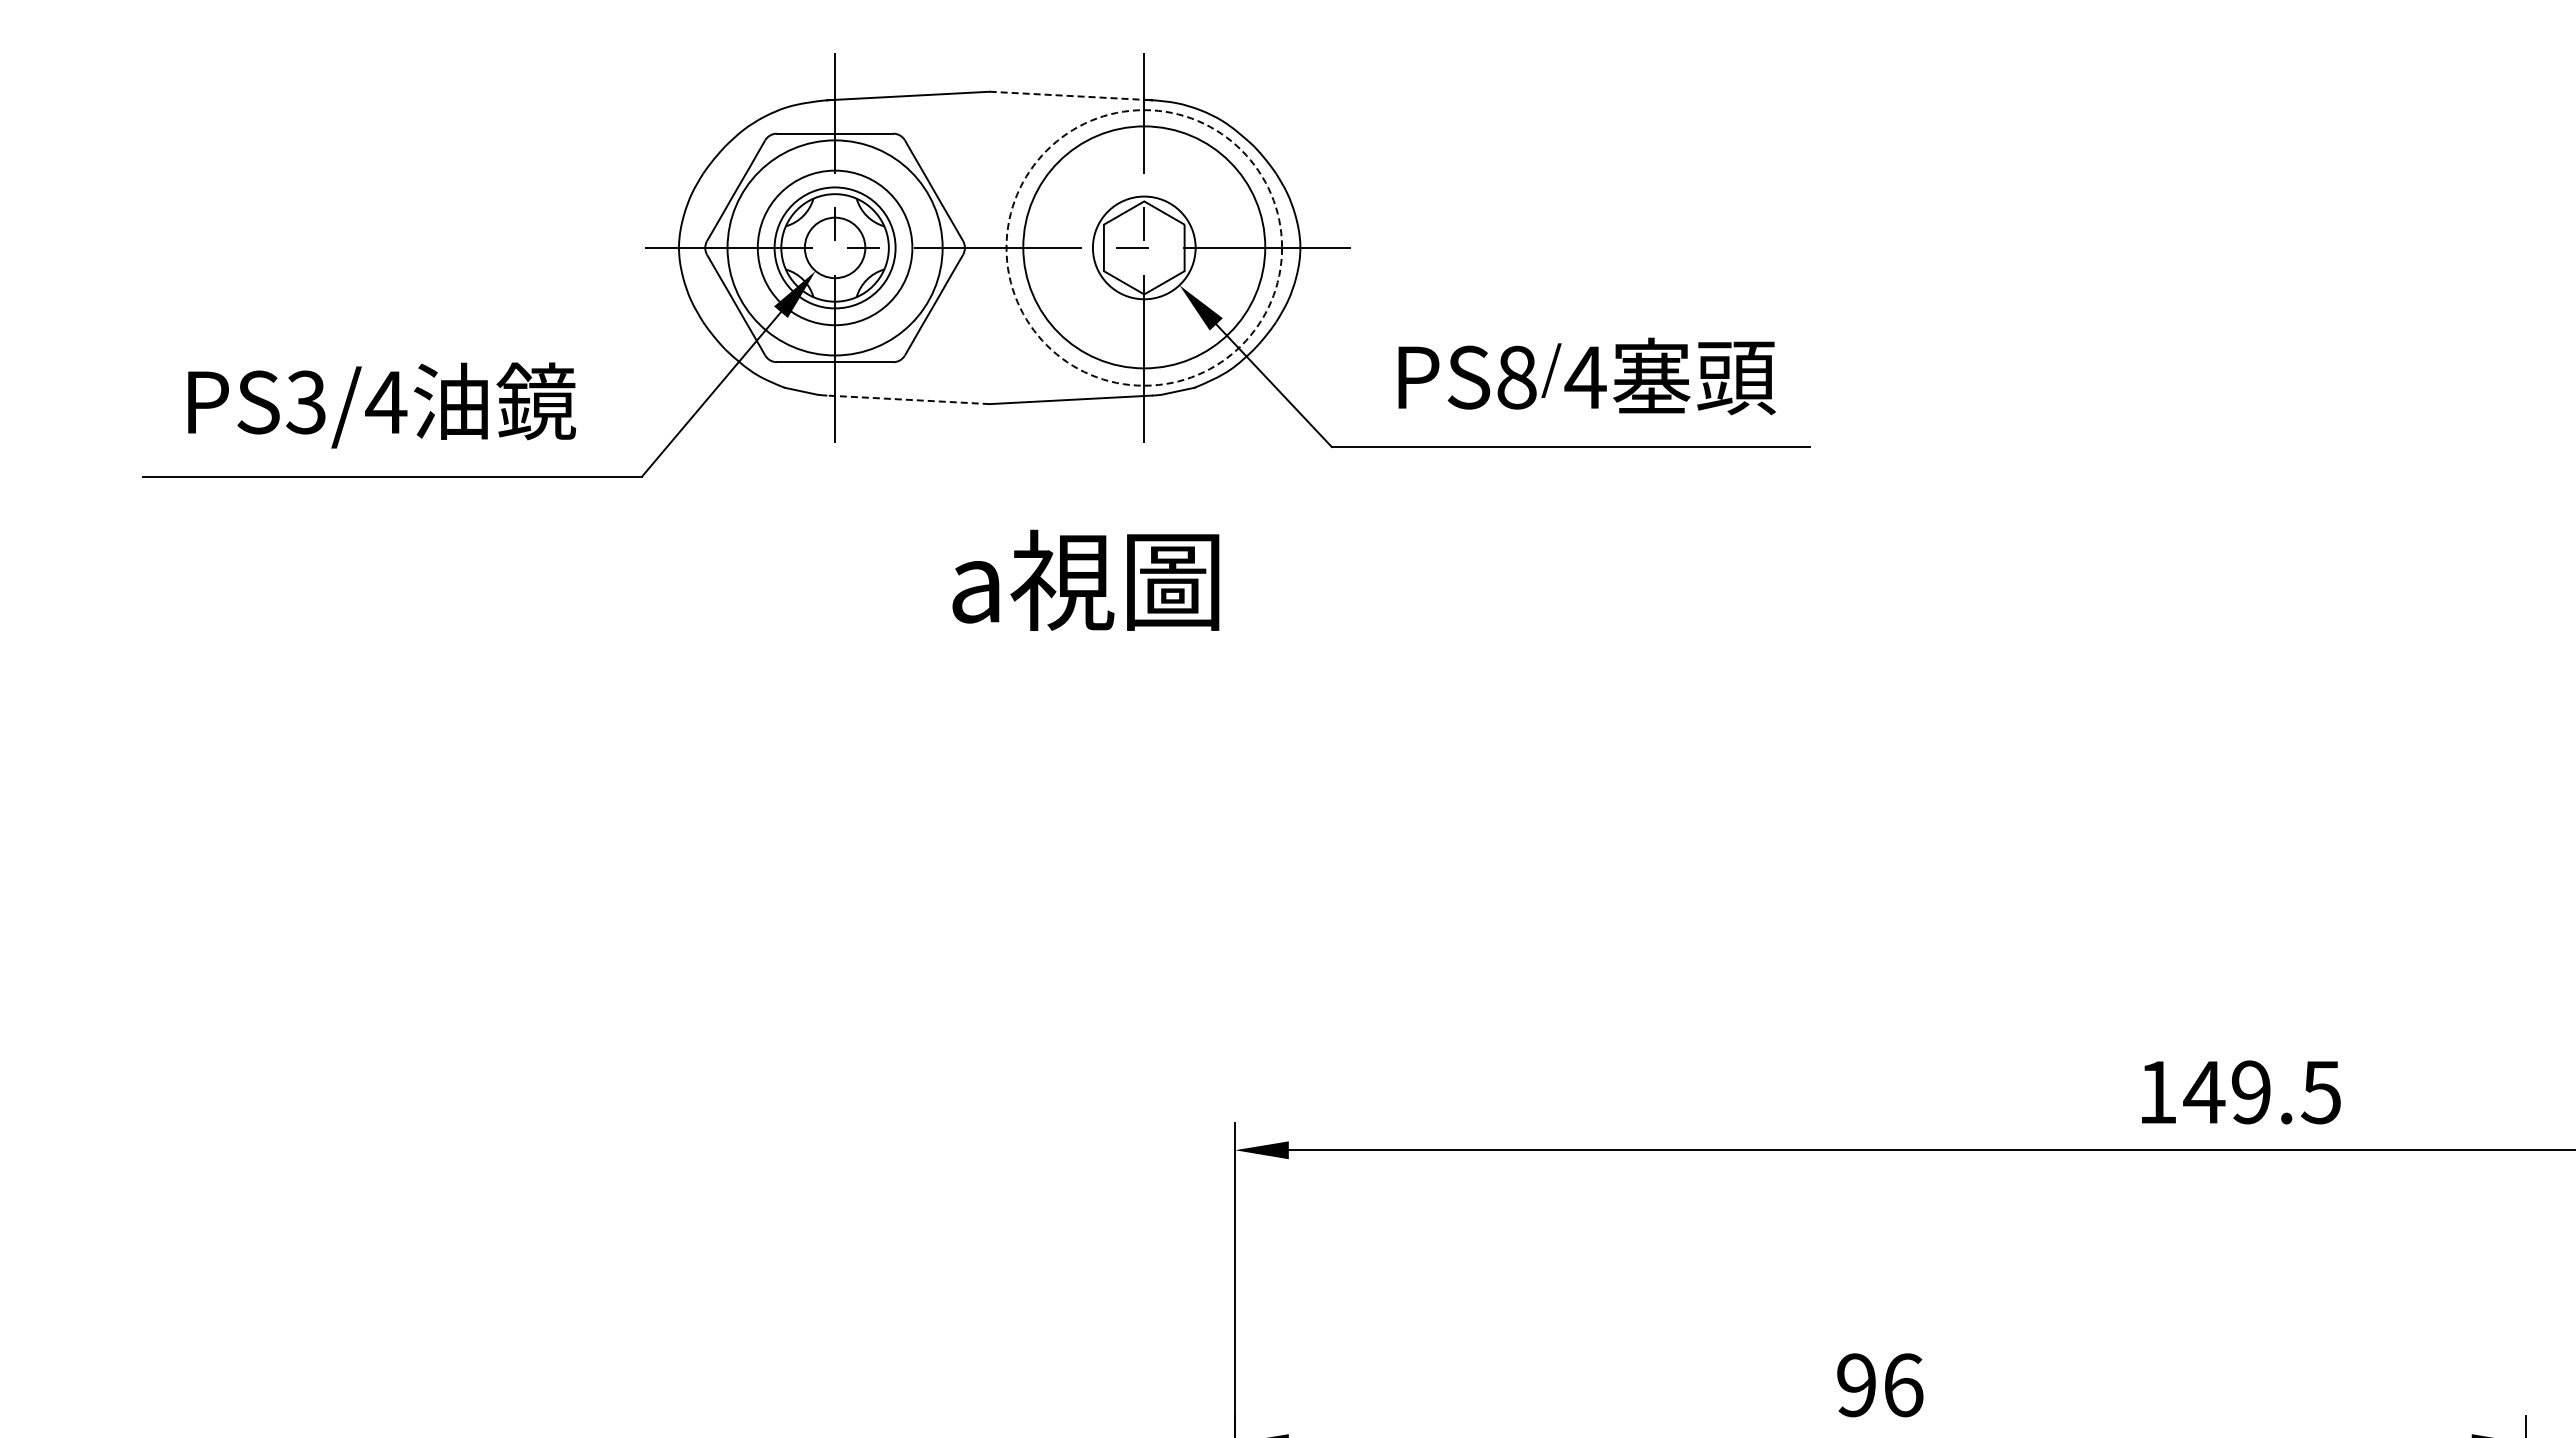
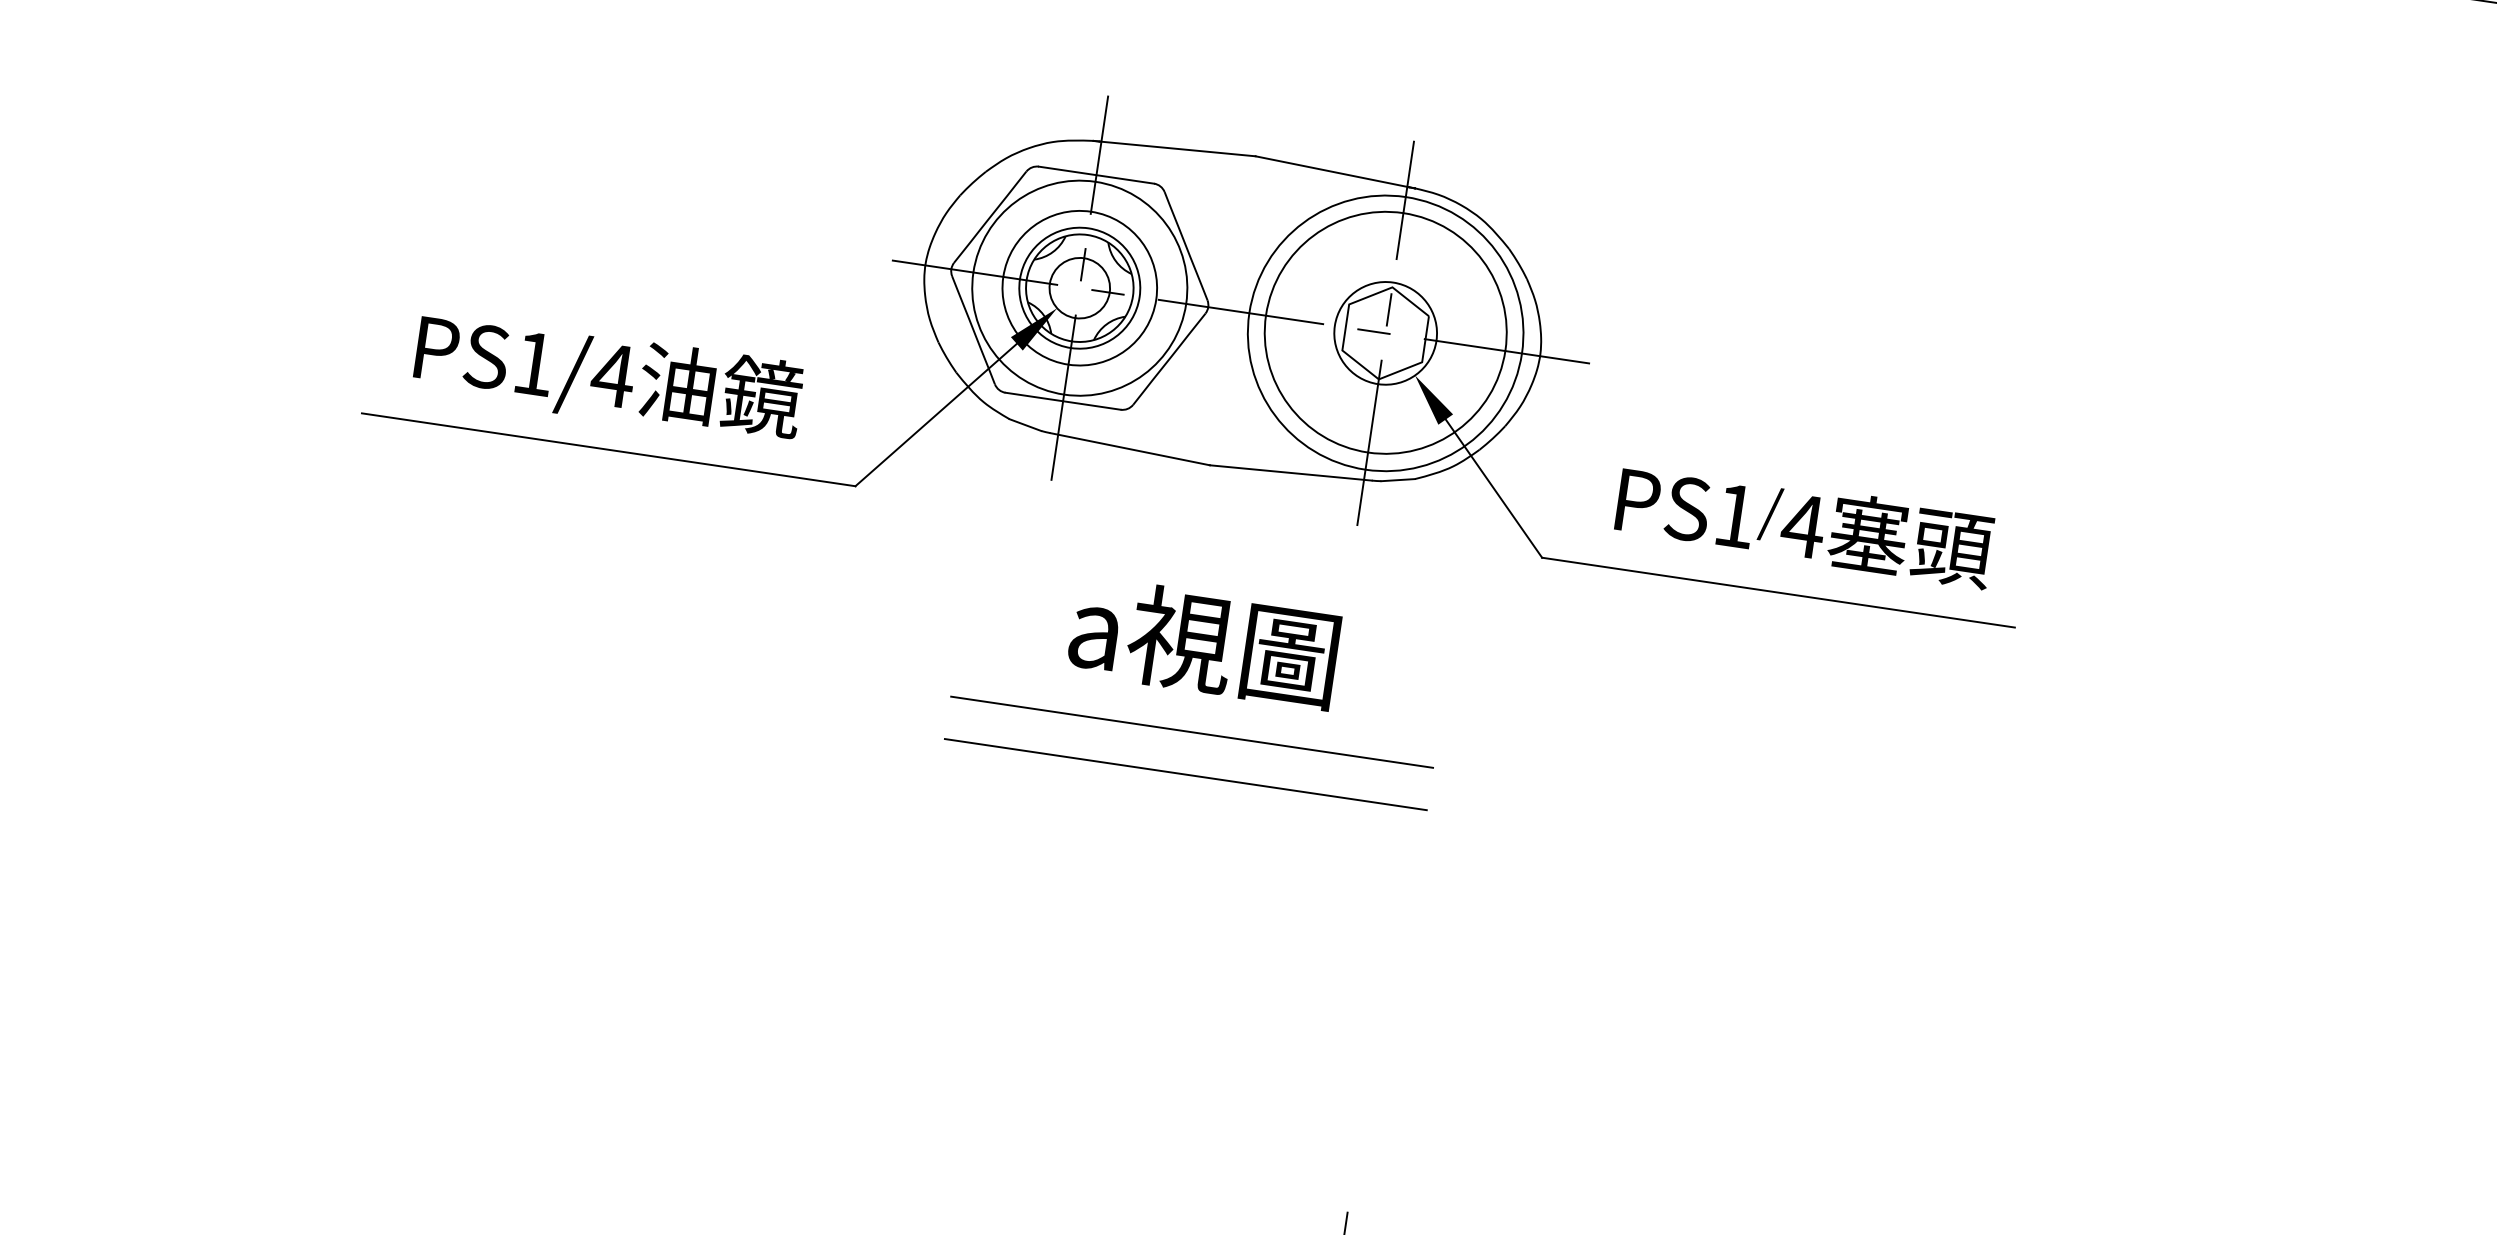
line: (1068, 95) -> (1332, 171), dashed -> solid
circle: (1144, 247) -> (1385, 332), dashed -> solid
text: (1516, 377) -> (1734, 515), PS8 -> PS1
line: (908, 399) -> (1130, 448), dashed -> solid
text: (305, 402) -> (533, 363), 3 -> 1
text: (1085, 579) -> (1203, 641), moved
line: (1010, 670) -> (1191, 731), added
line: (1010, 713) -> (1185, 774), added

